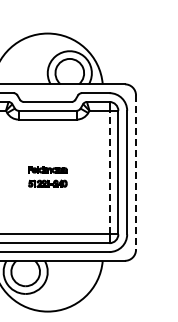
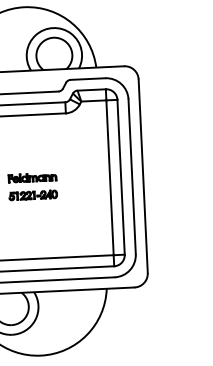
line: (109, 172) -> (109, 177), dashed -> solid
line: (136, 173) -> (143, 177), dashed -> solid

